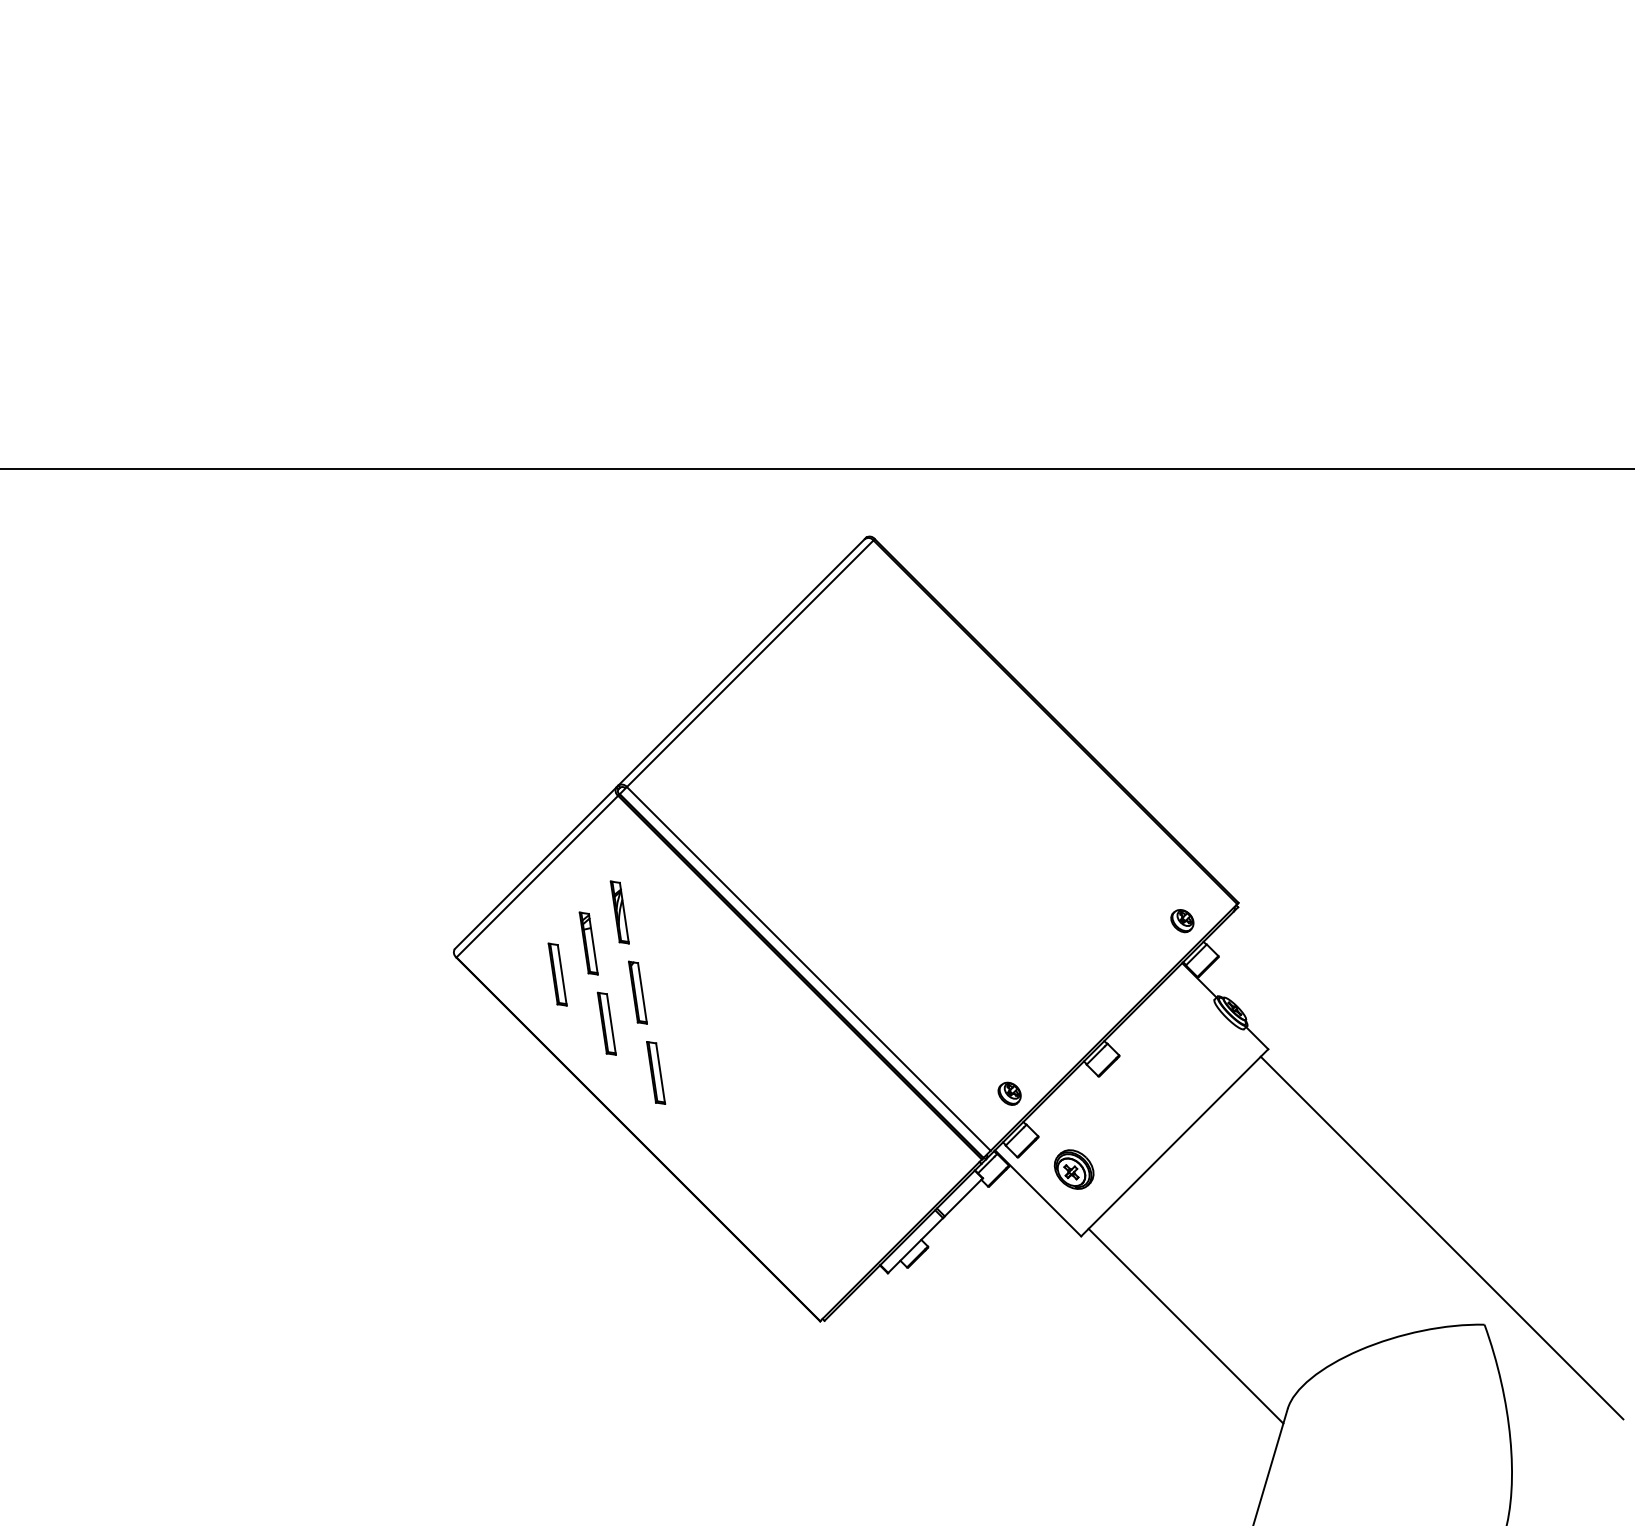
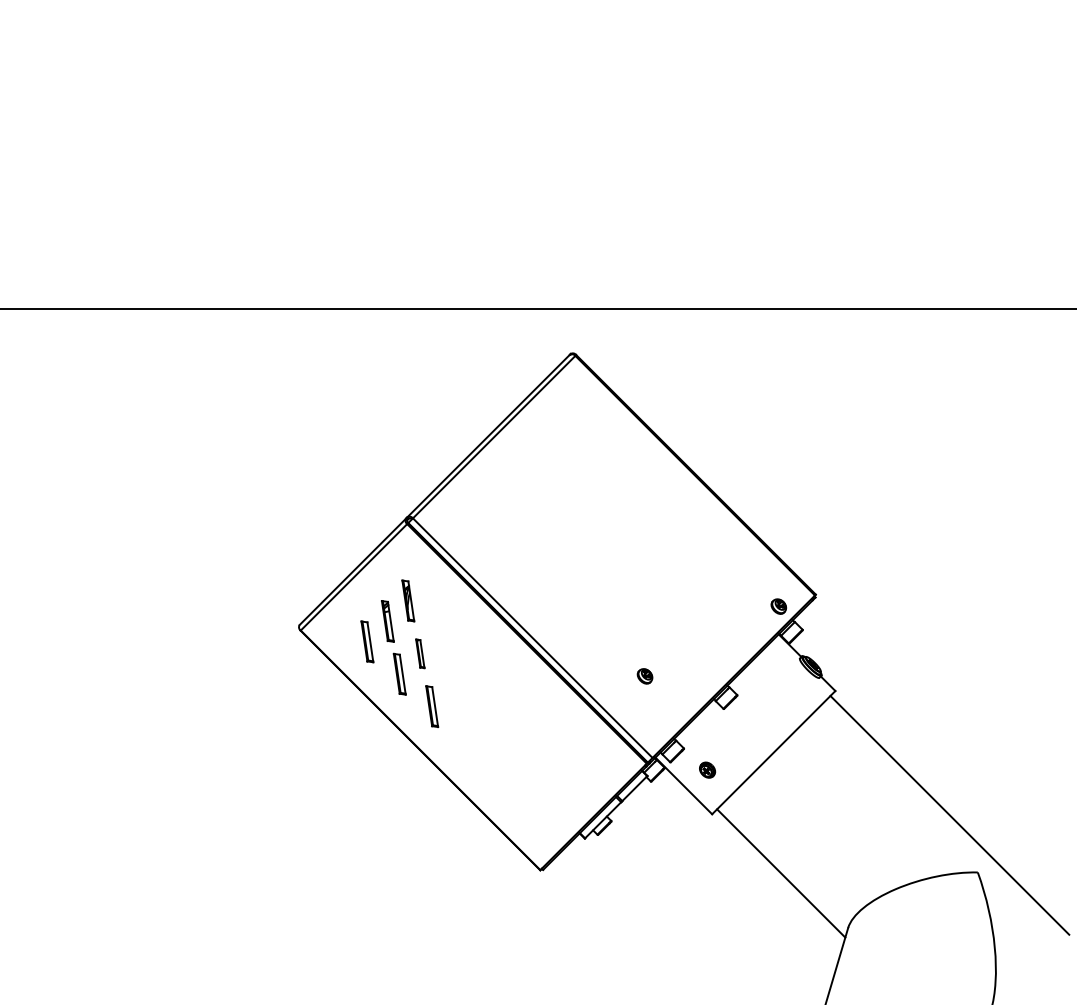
part: (638, 992) -> (420, 653), size x0.7
part: (1008, 1093) -> (644, 676), moved
part: (1074, 1168) -> (707, 769), size x0.6

